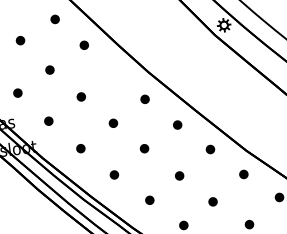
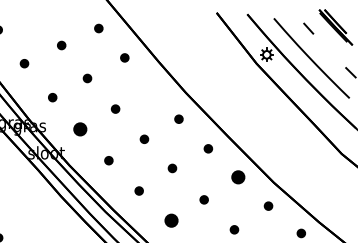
part: (48, 121) -> (79, 129), size x1.6
part: (209, 148) -> (237, 176), size x1.6
part: (149, 200) -> (171, 220), size x1.6

